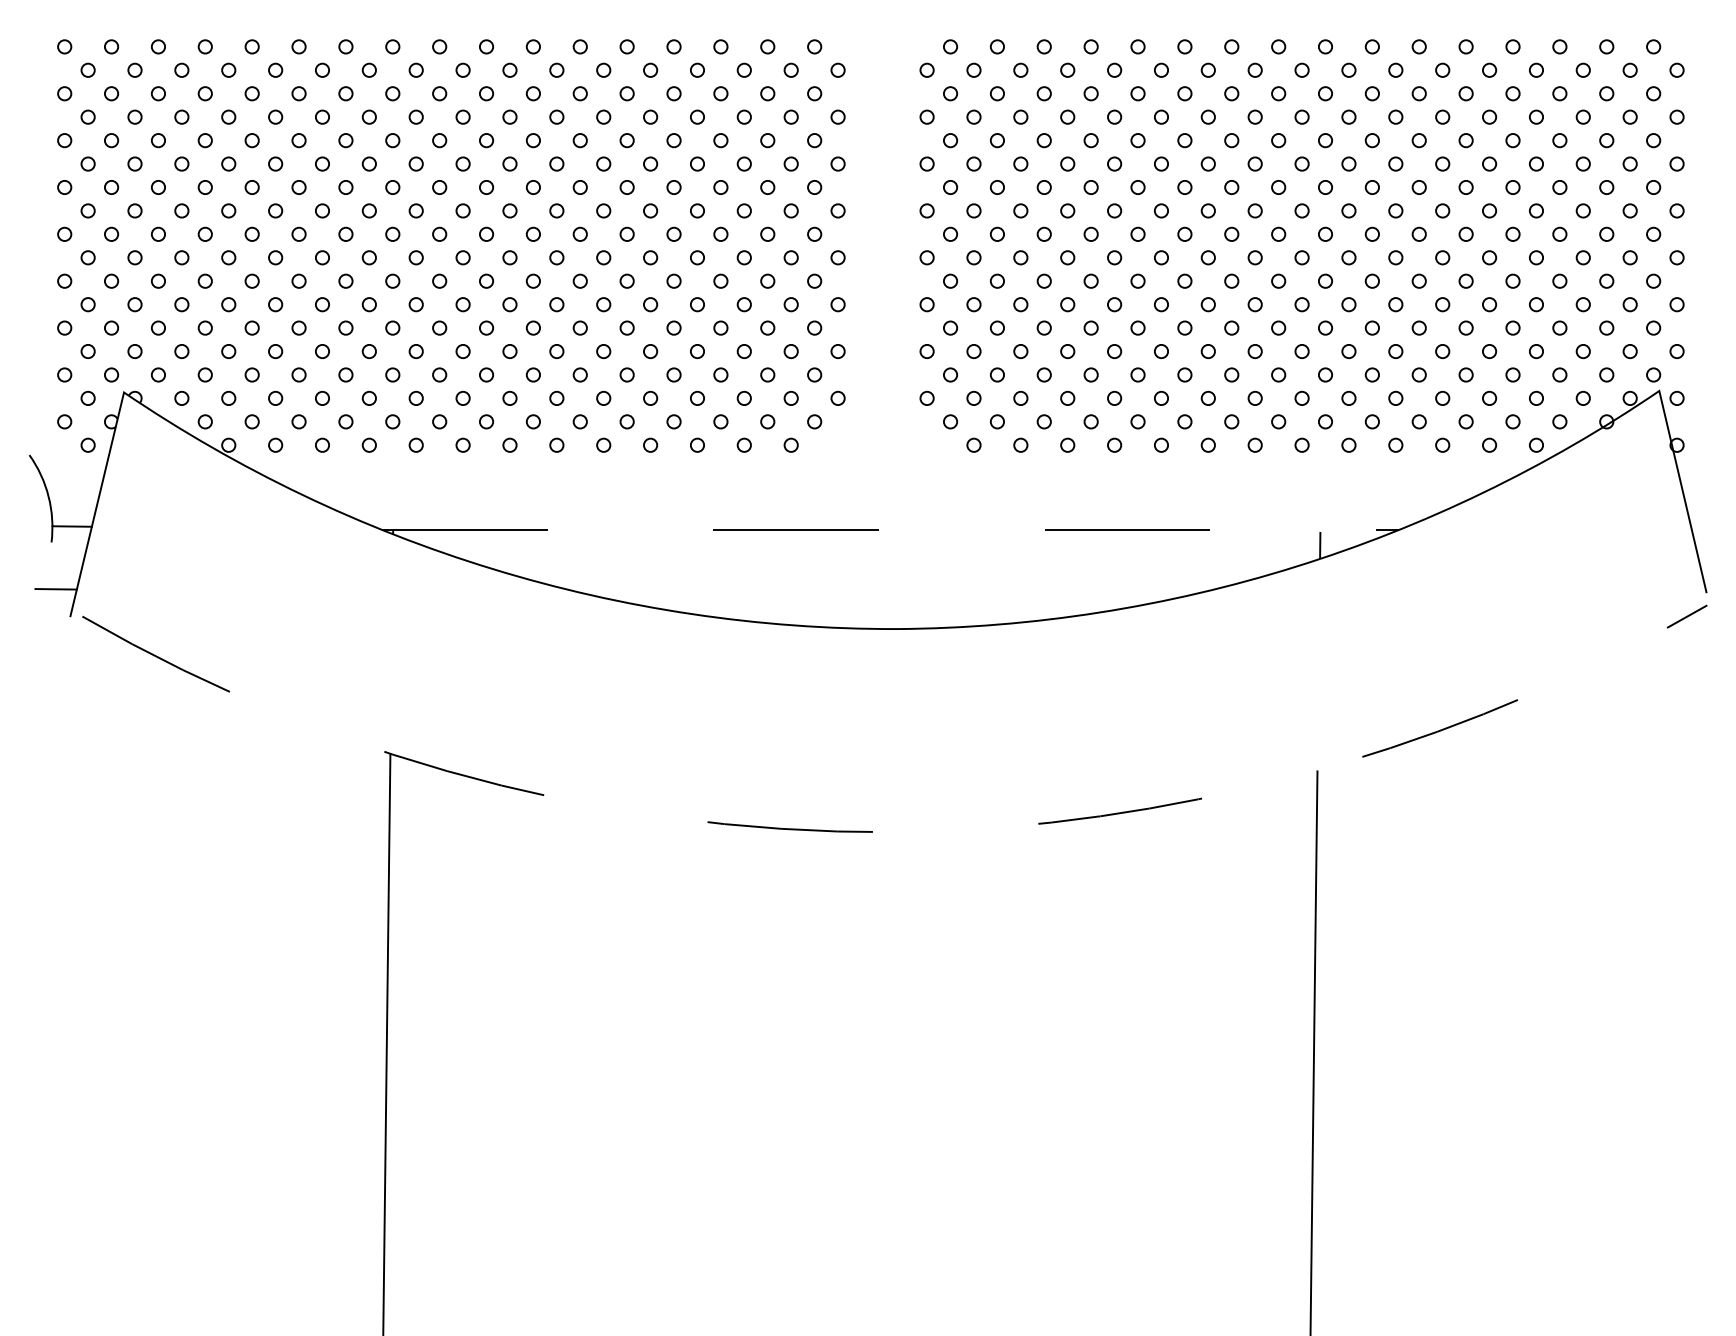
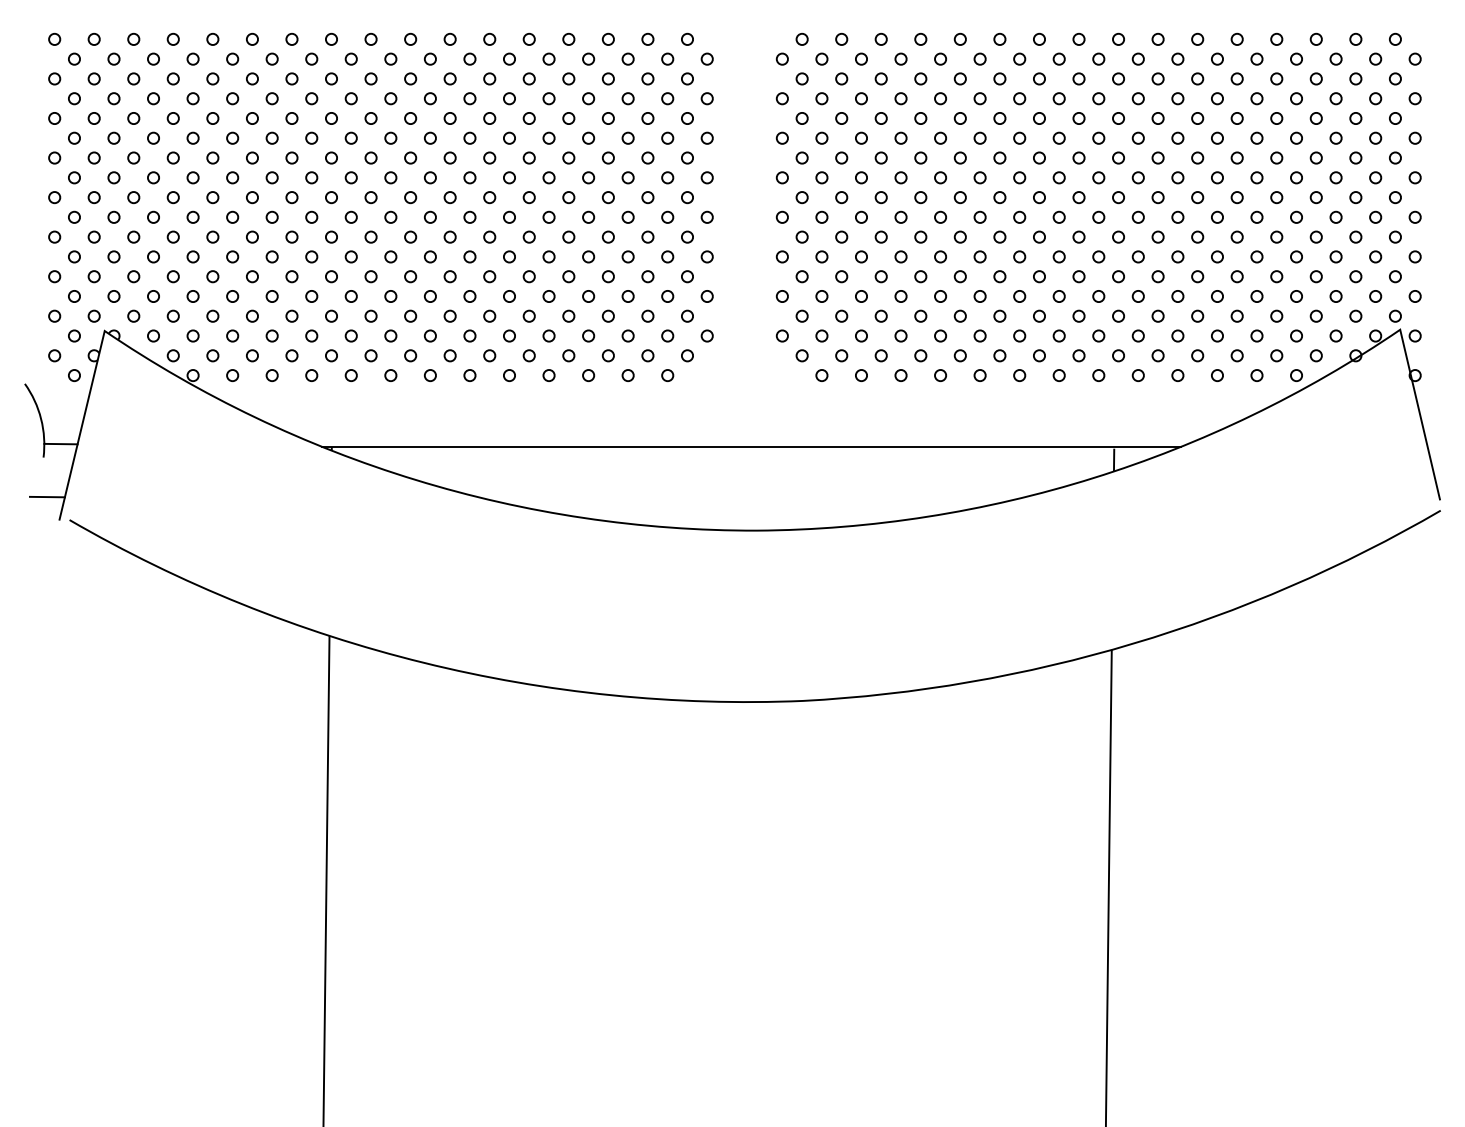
line: (891, 529) -> (752, 446), dashed -> solid
line: (897, 831) -> (757, 701), dashed -> solid

